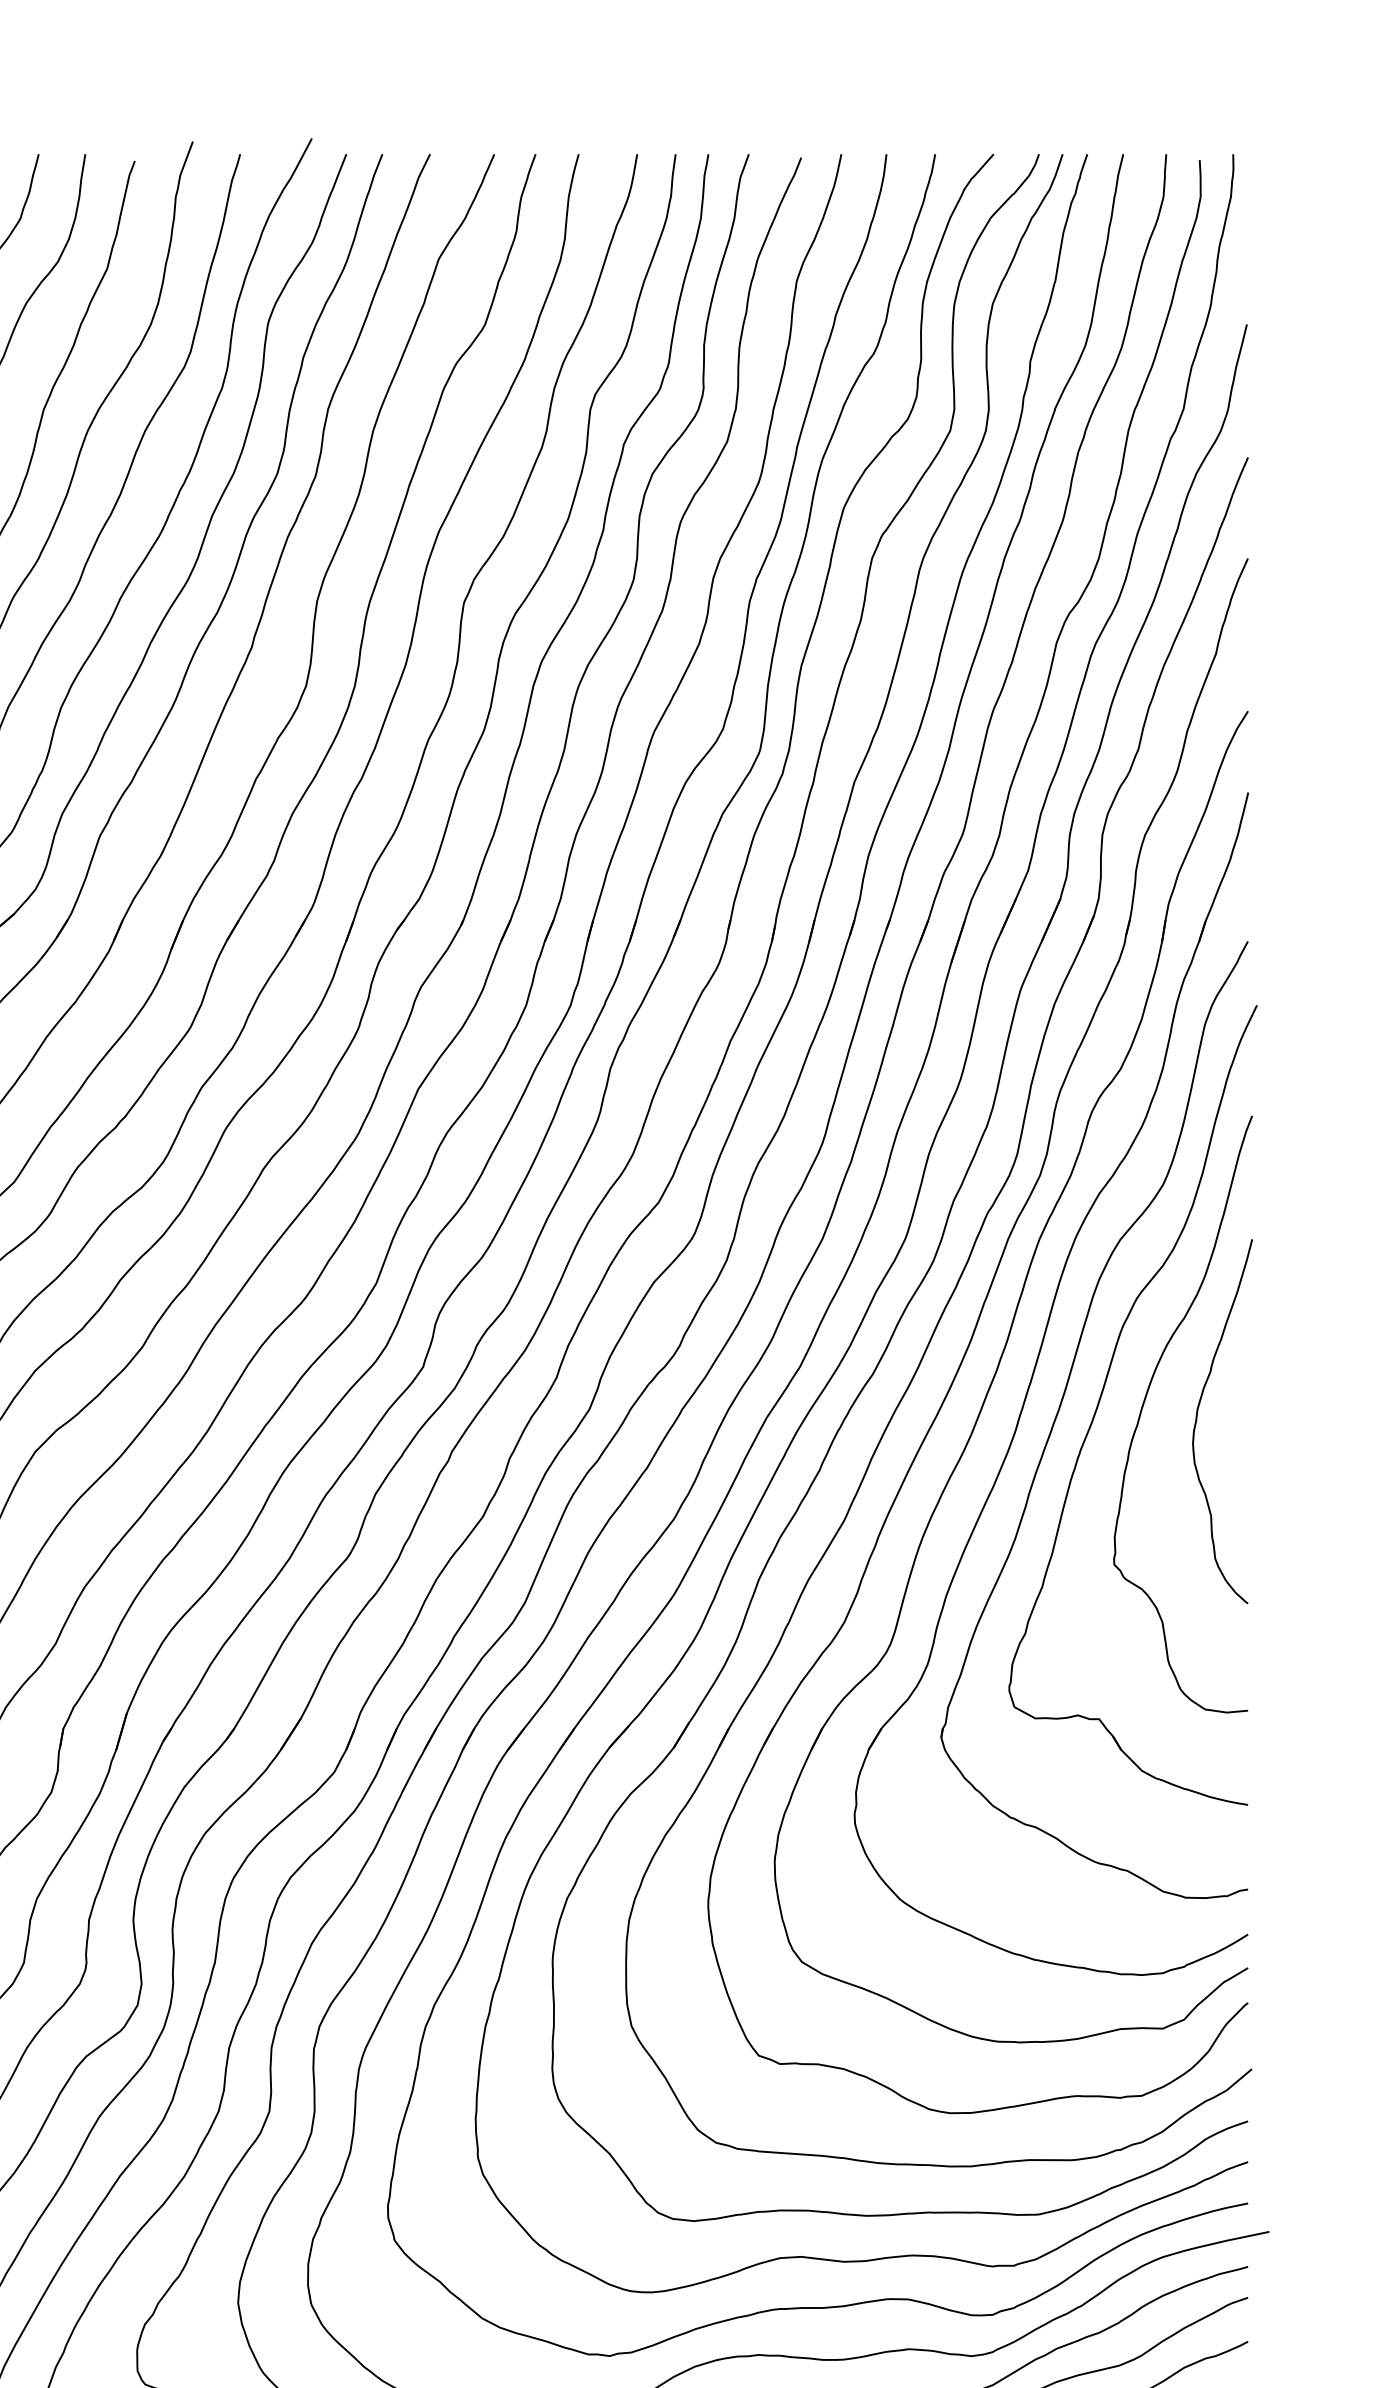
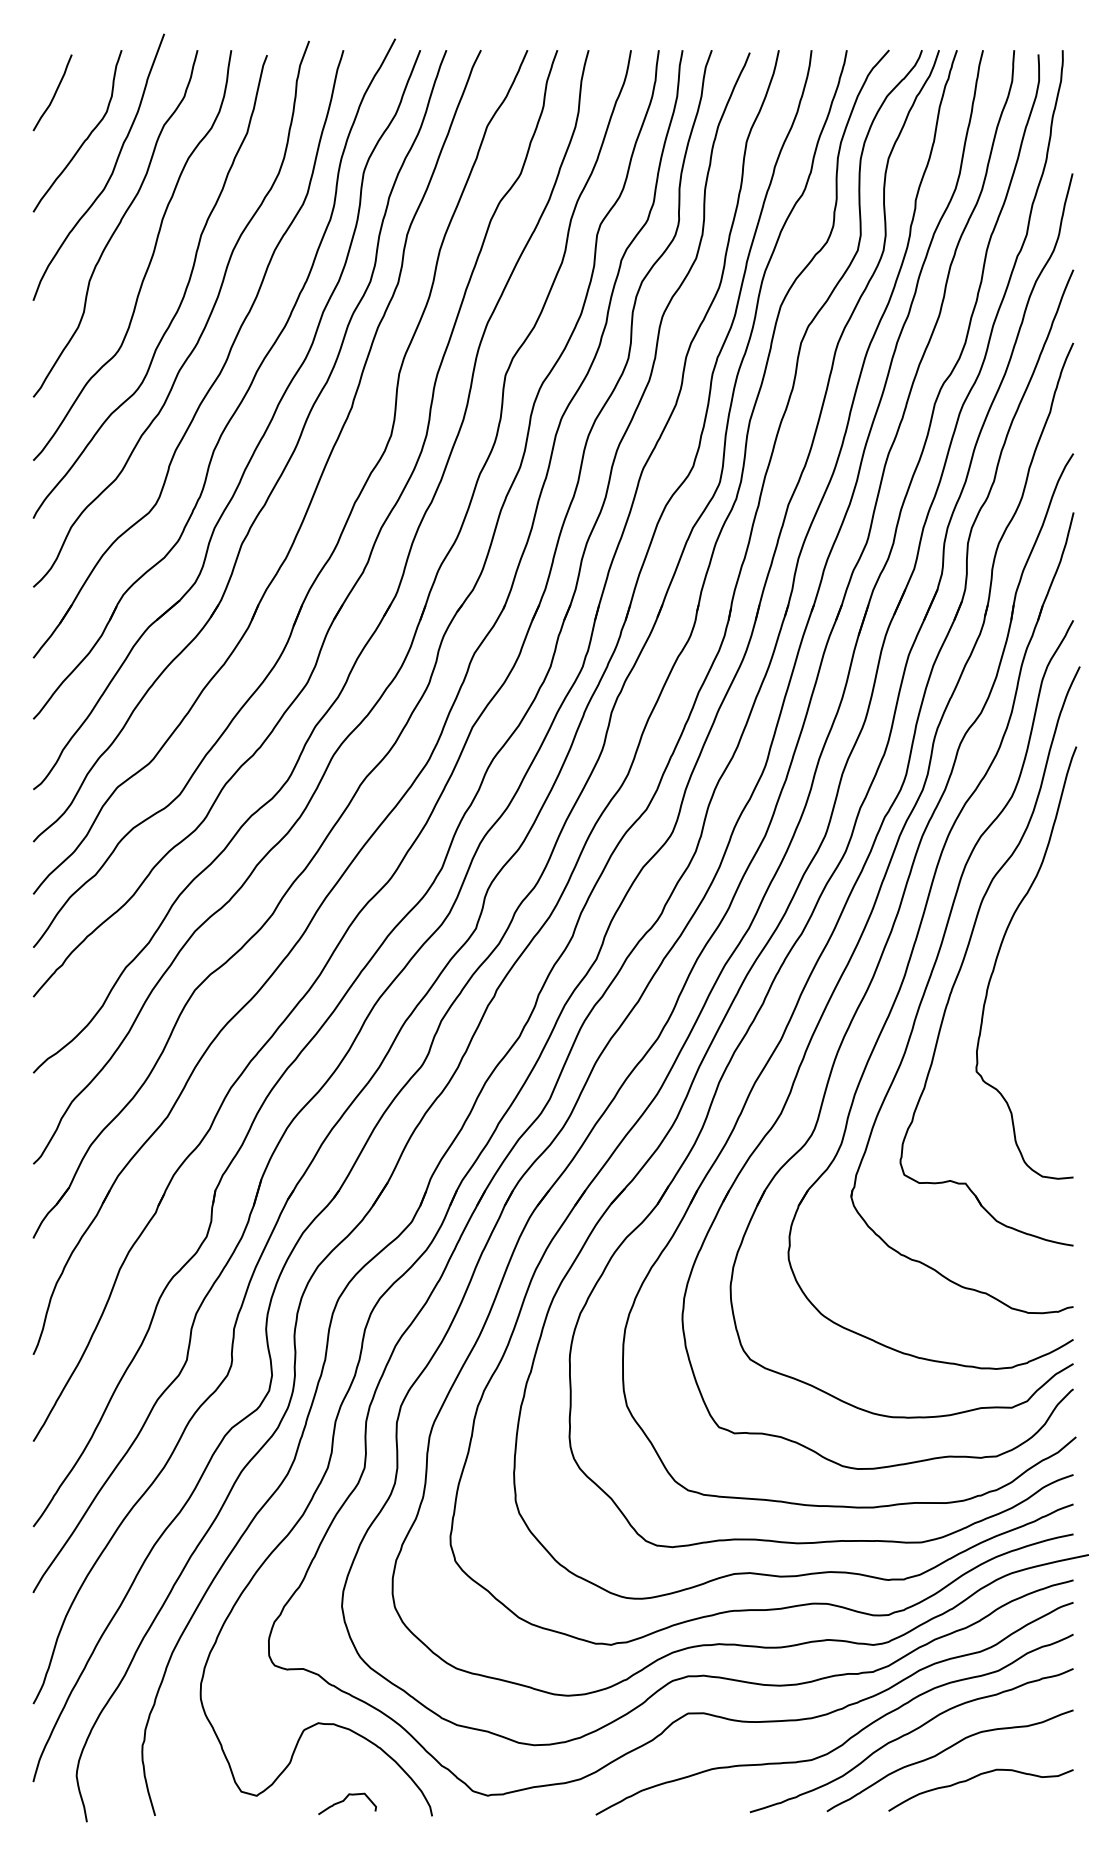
curve: (1198, 1416) -> (1037, 964), removed

